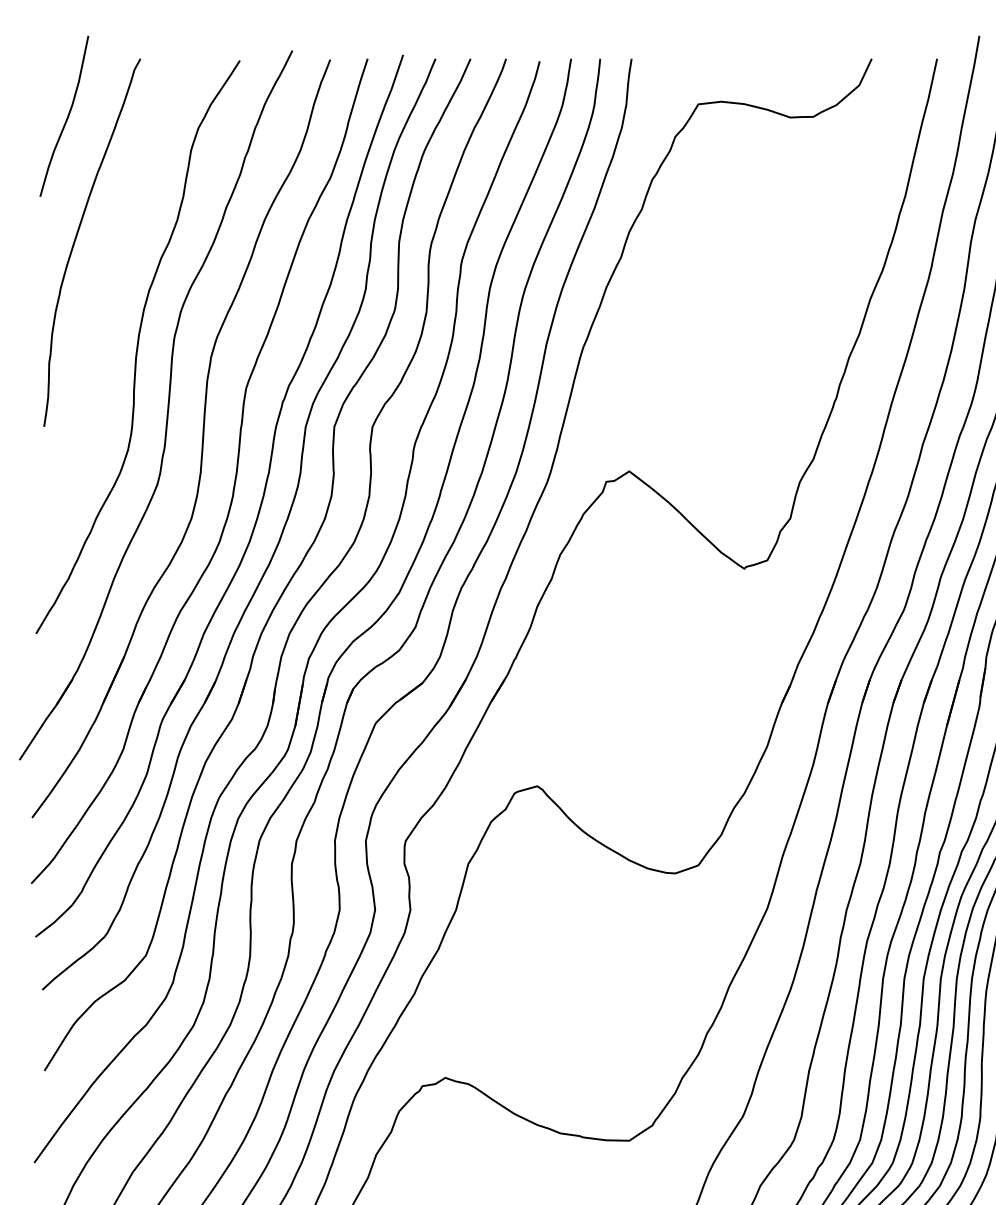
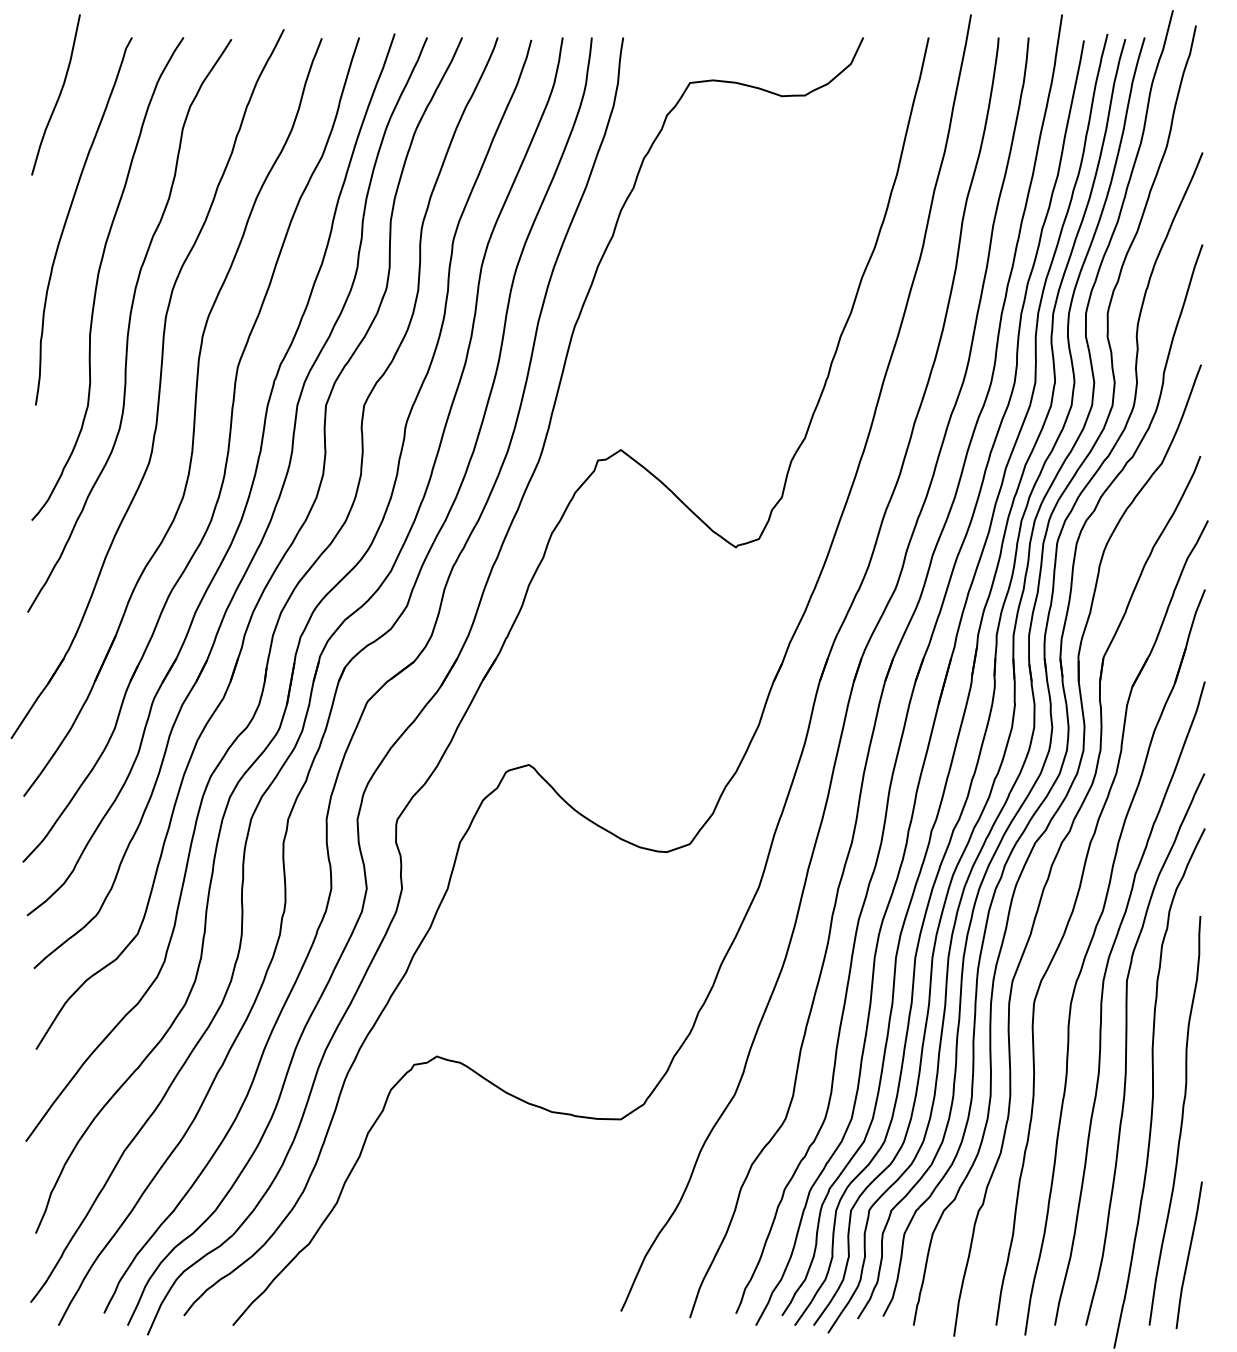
curve: (107, 295) -> (99, 274), added

